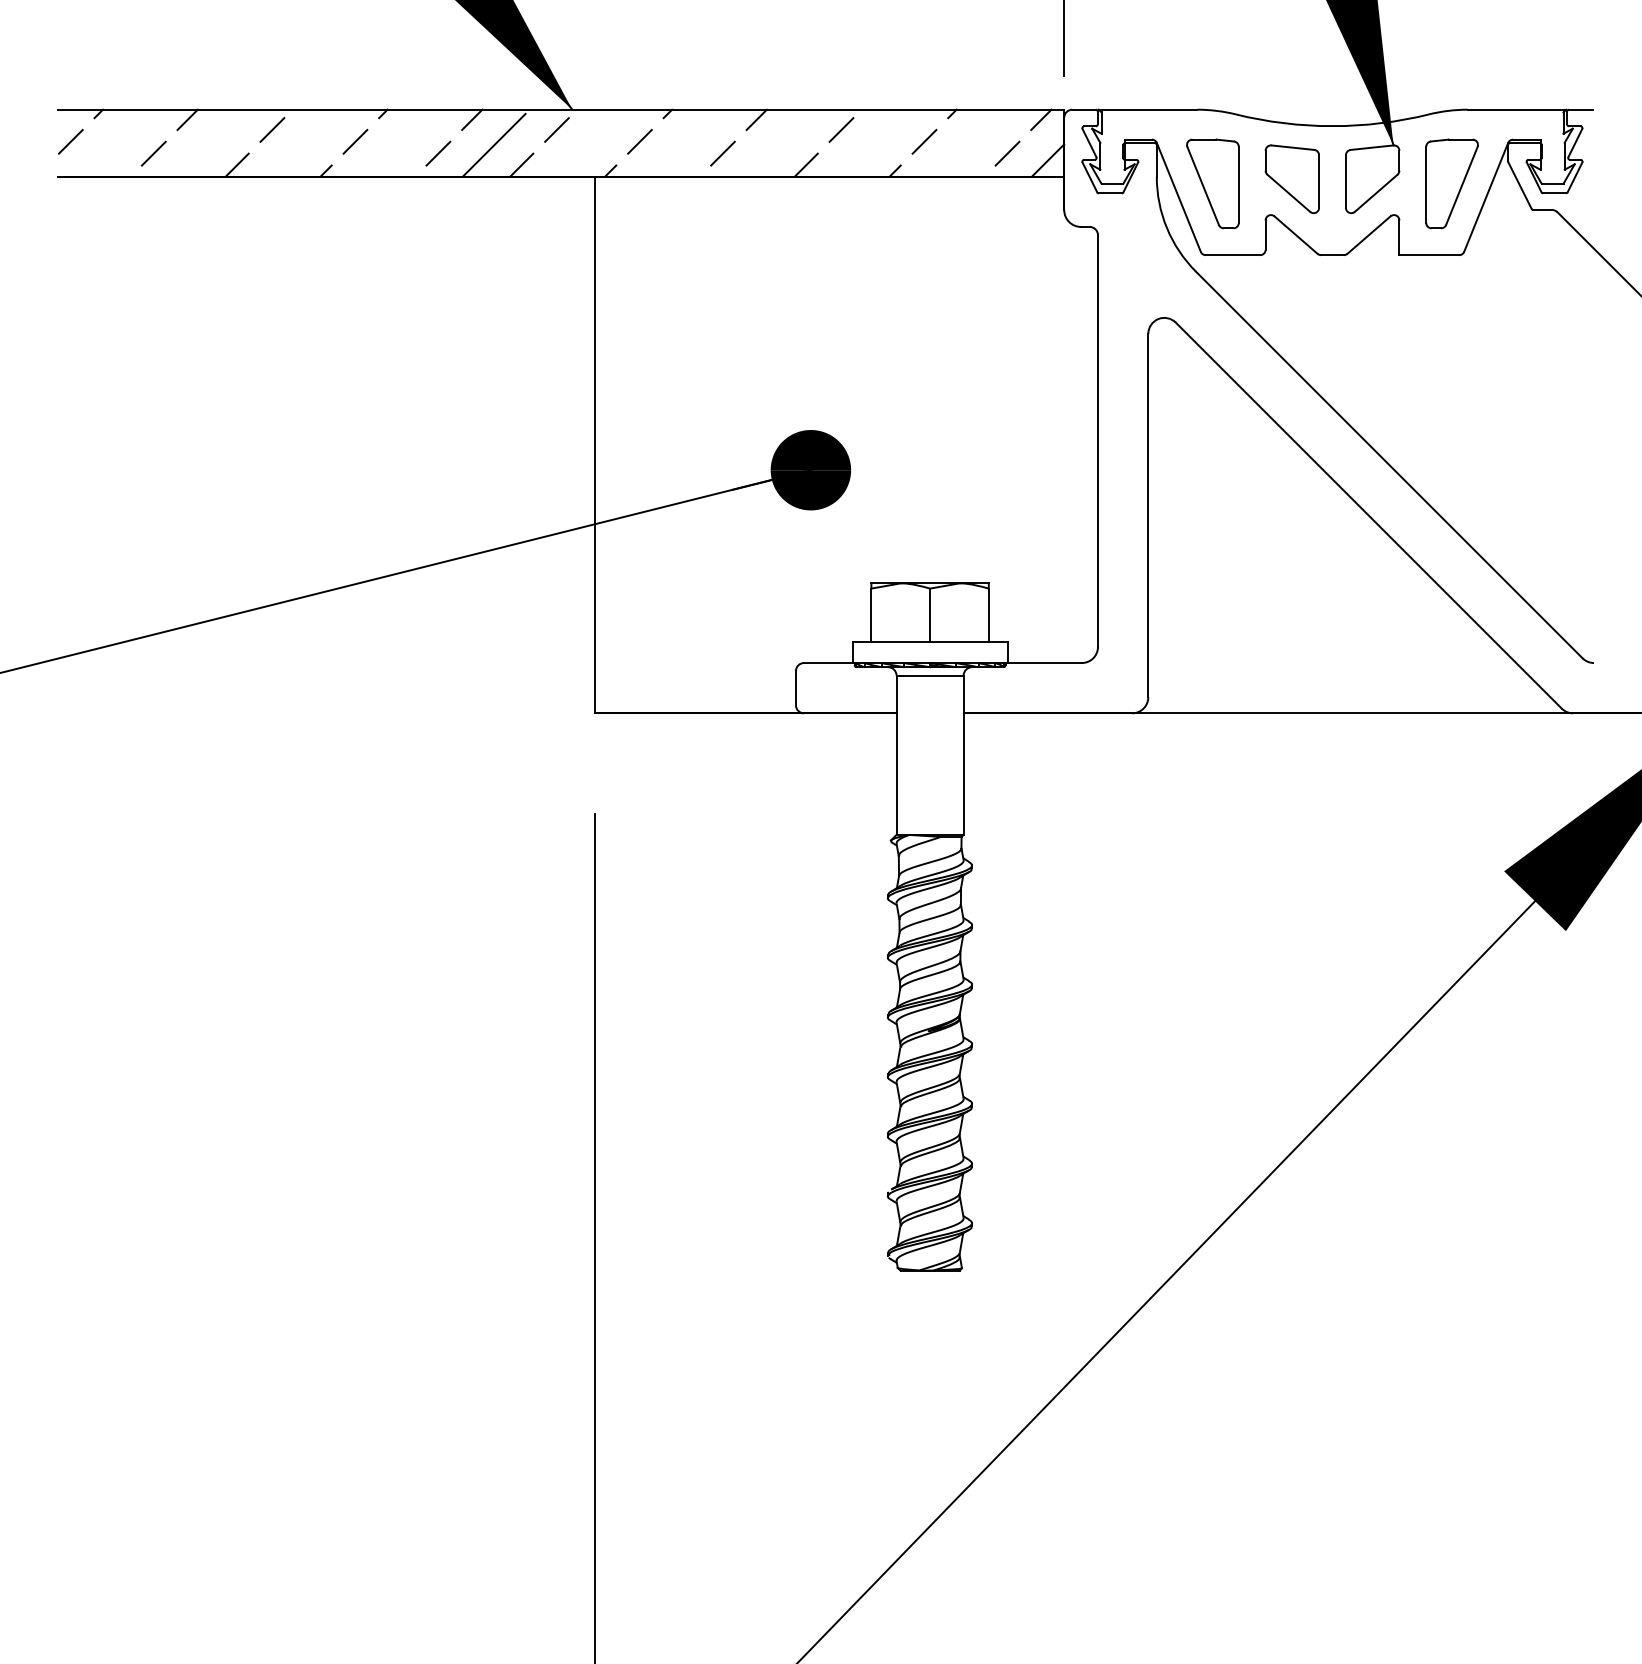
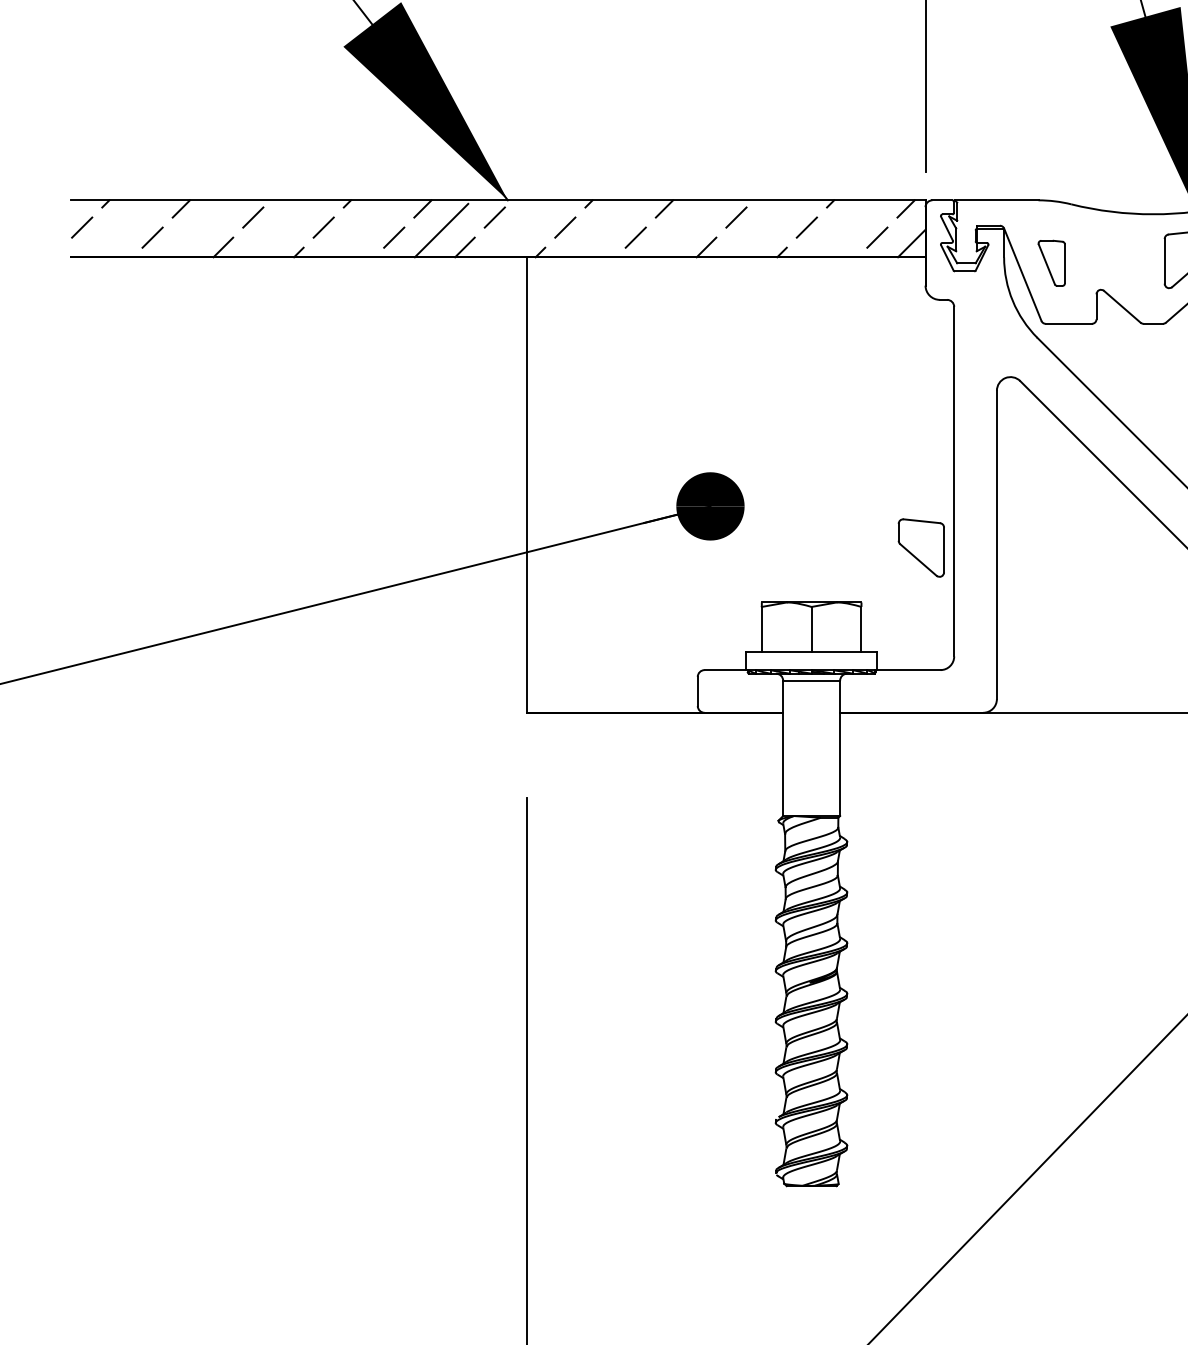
part: (1291, 179) -> (920, 548), moved
part: (1212, 183) -> (1051, 262), size x0.6

